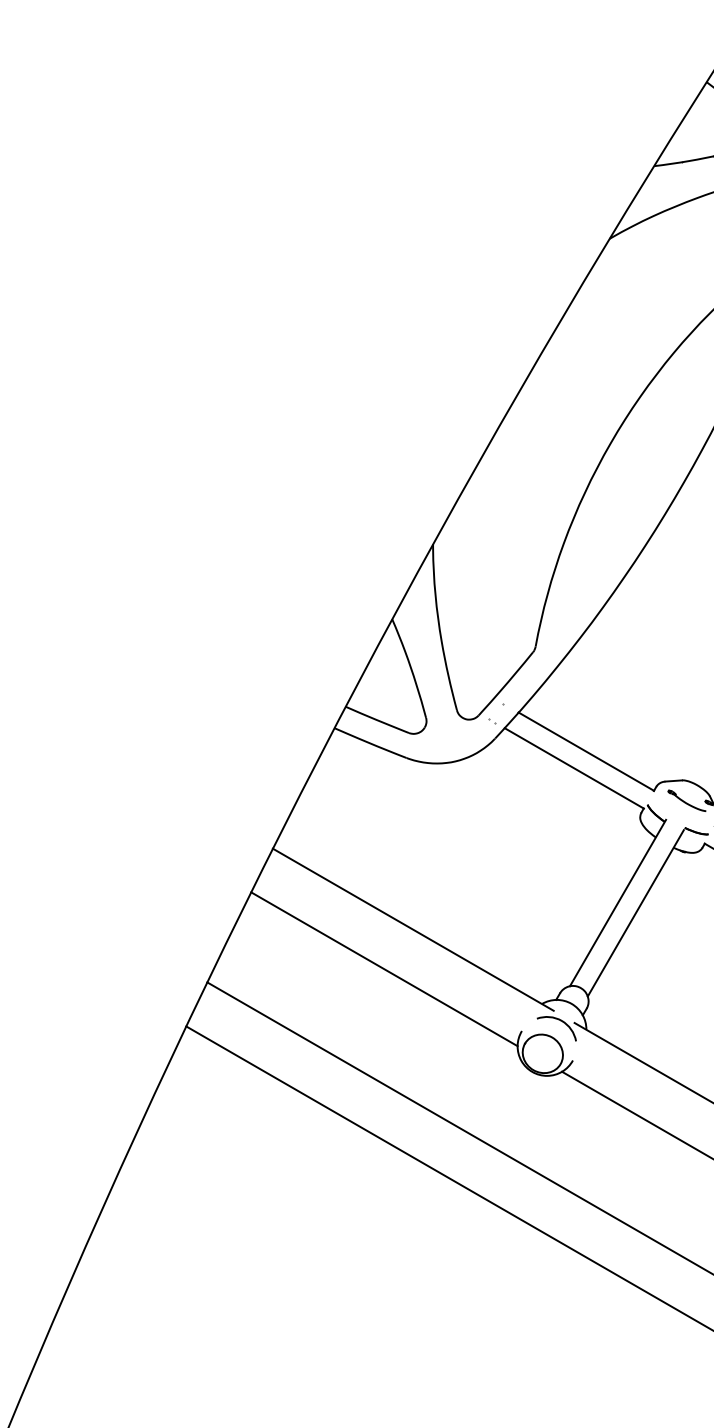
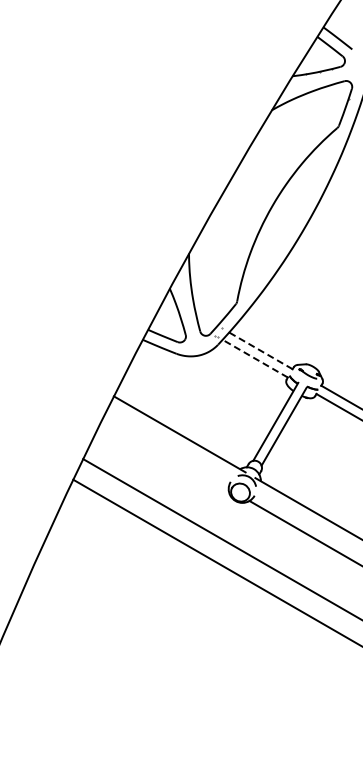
line: (585, 750) -> (260, 350), solid -> dashed
line: (574, 767) -> (255, 358), solid -> dashed
line: (382, 968) -> (165, 452), removed

